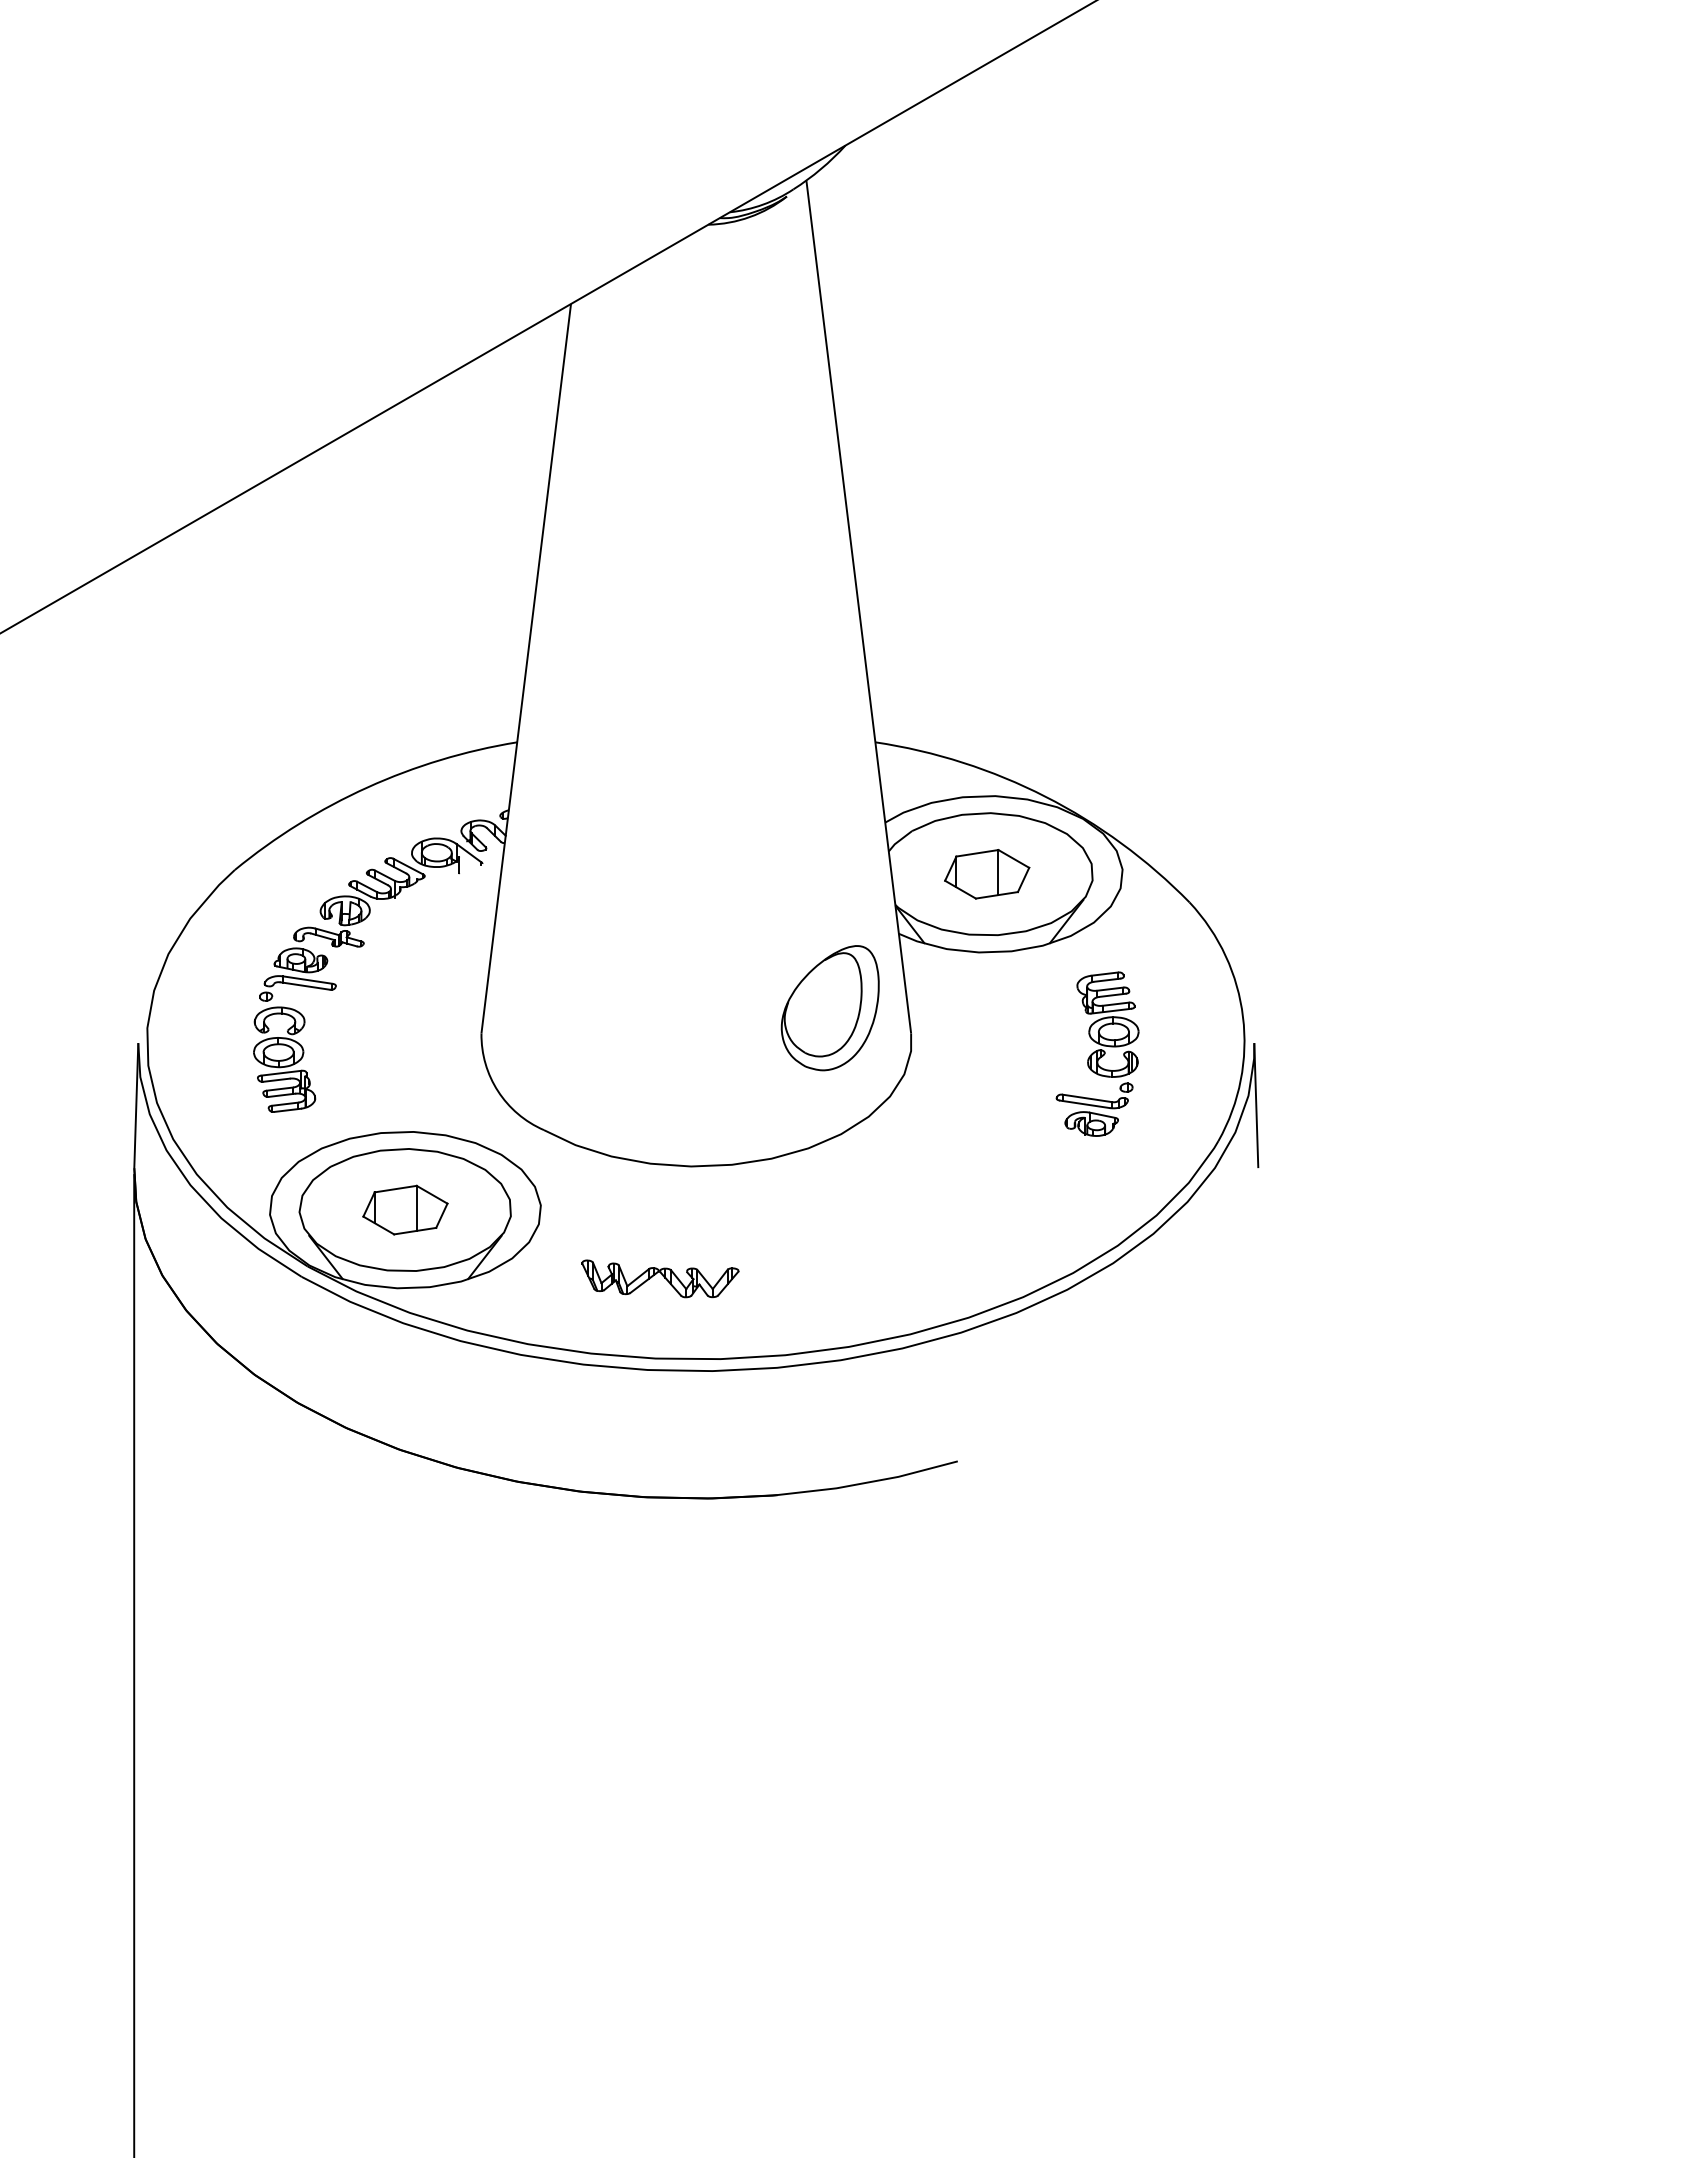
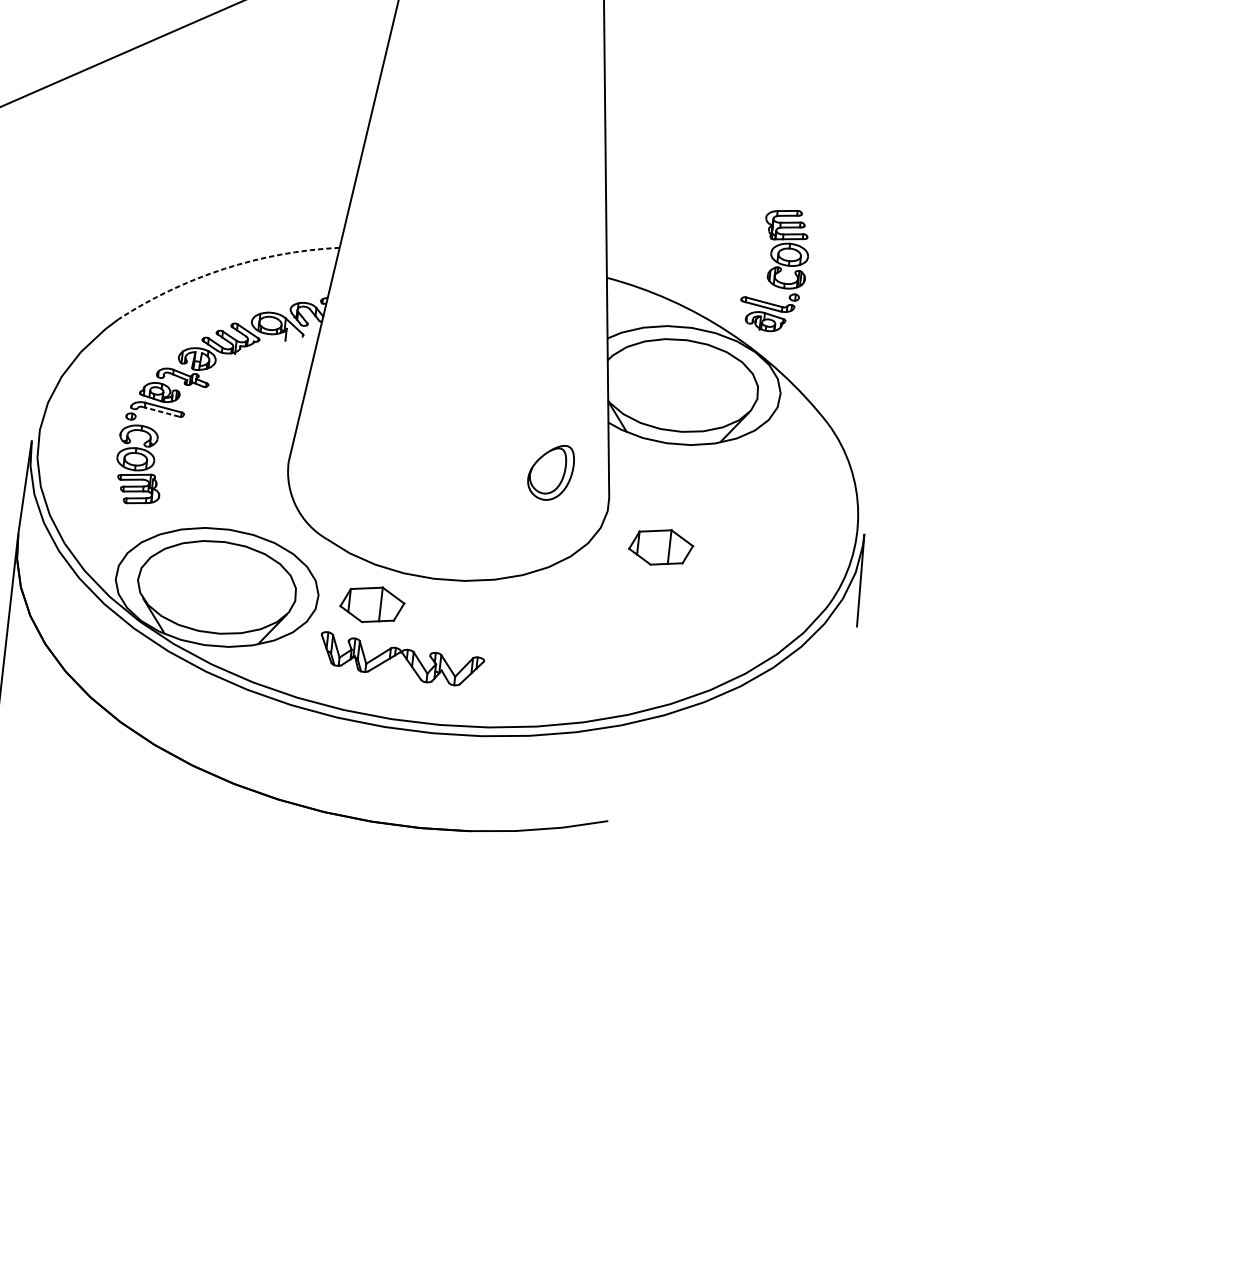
arc: (367, 787) -> (224, 268), solid -> dashed
part: (987, 874) -> (661, 547), moved
line: (305, 986) -> (161, 412), solid -> dashed
part: (829, 1008) -> (550, 472), size x0.6
part: (1097, 1053) -> (775, 269), moved
part: (405, 1209) -> (372, 604), moved
part: (660, 1278) -> (401, 659), size x1.4

